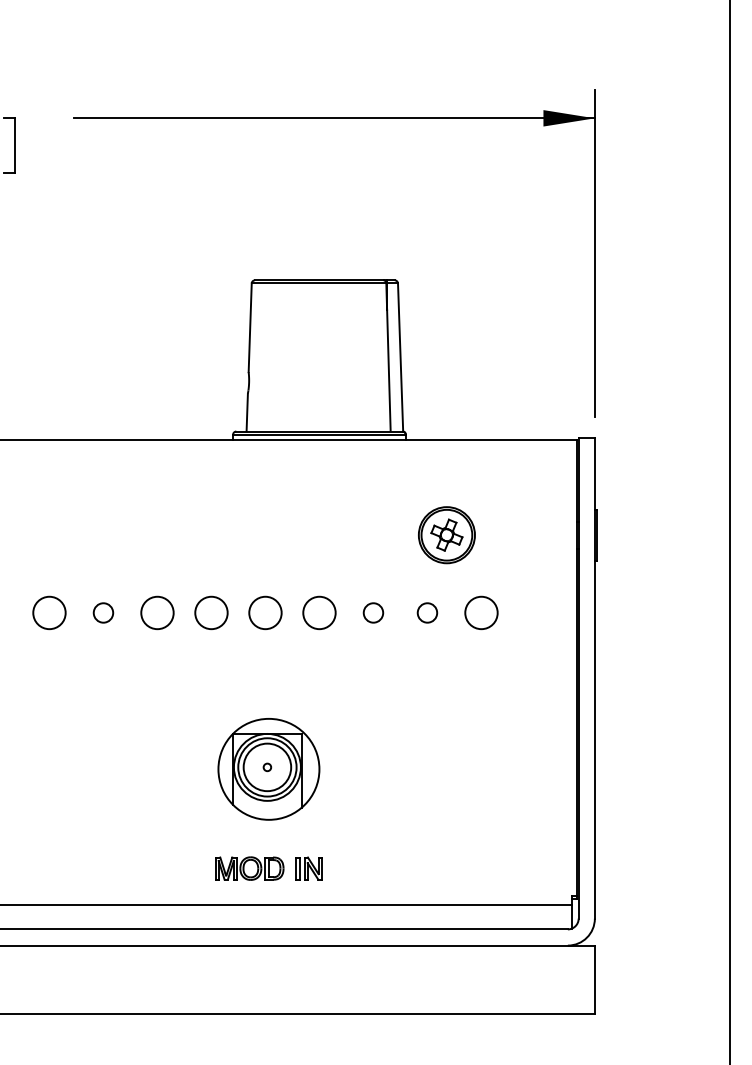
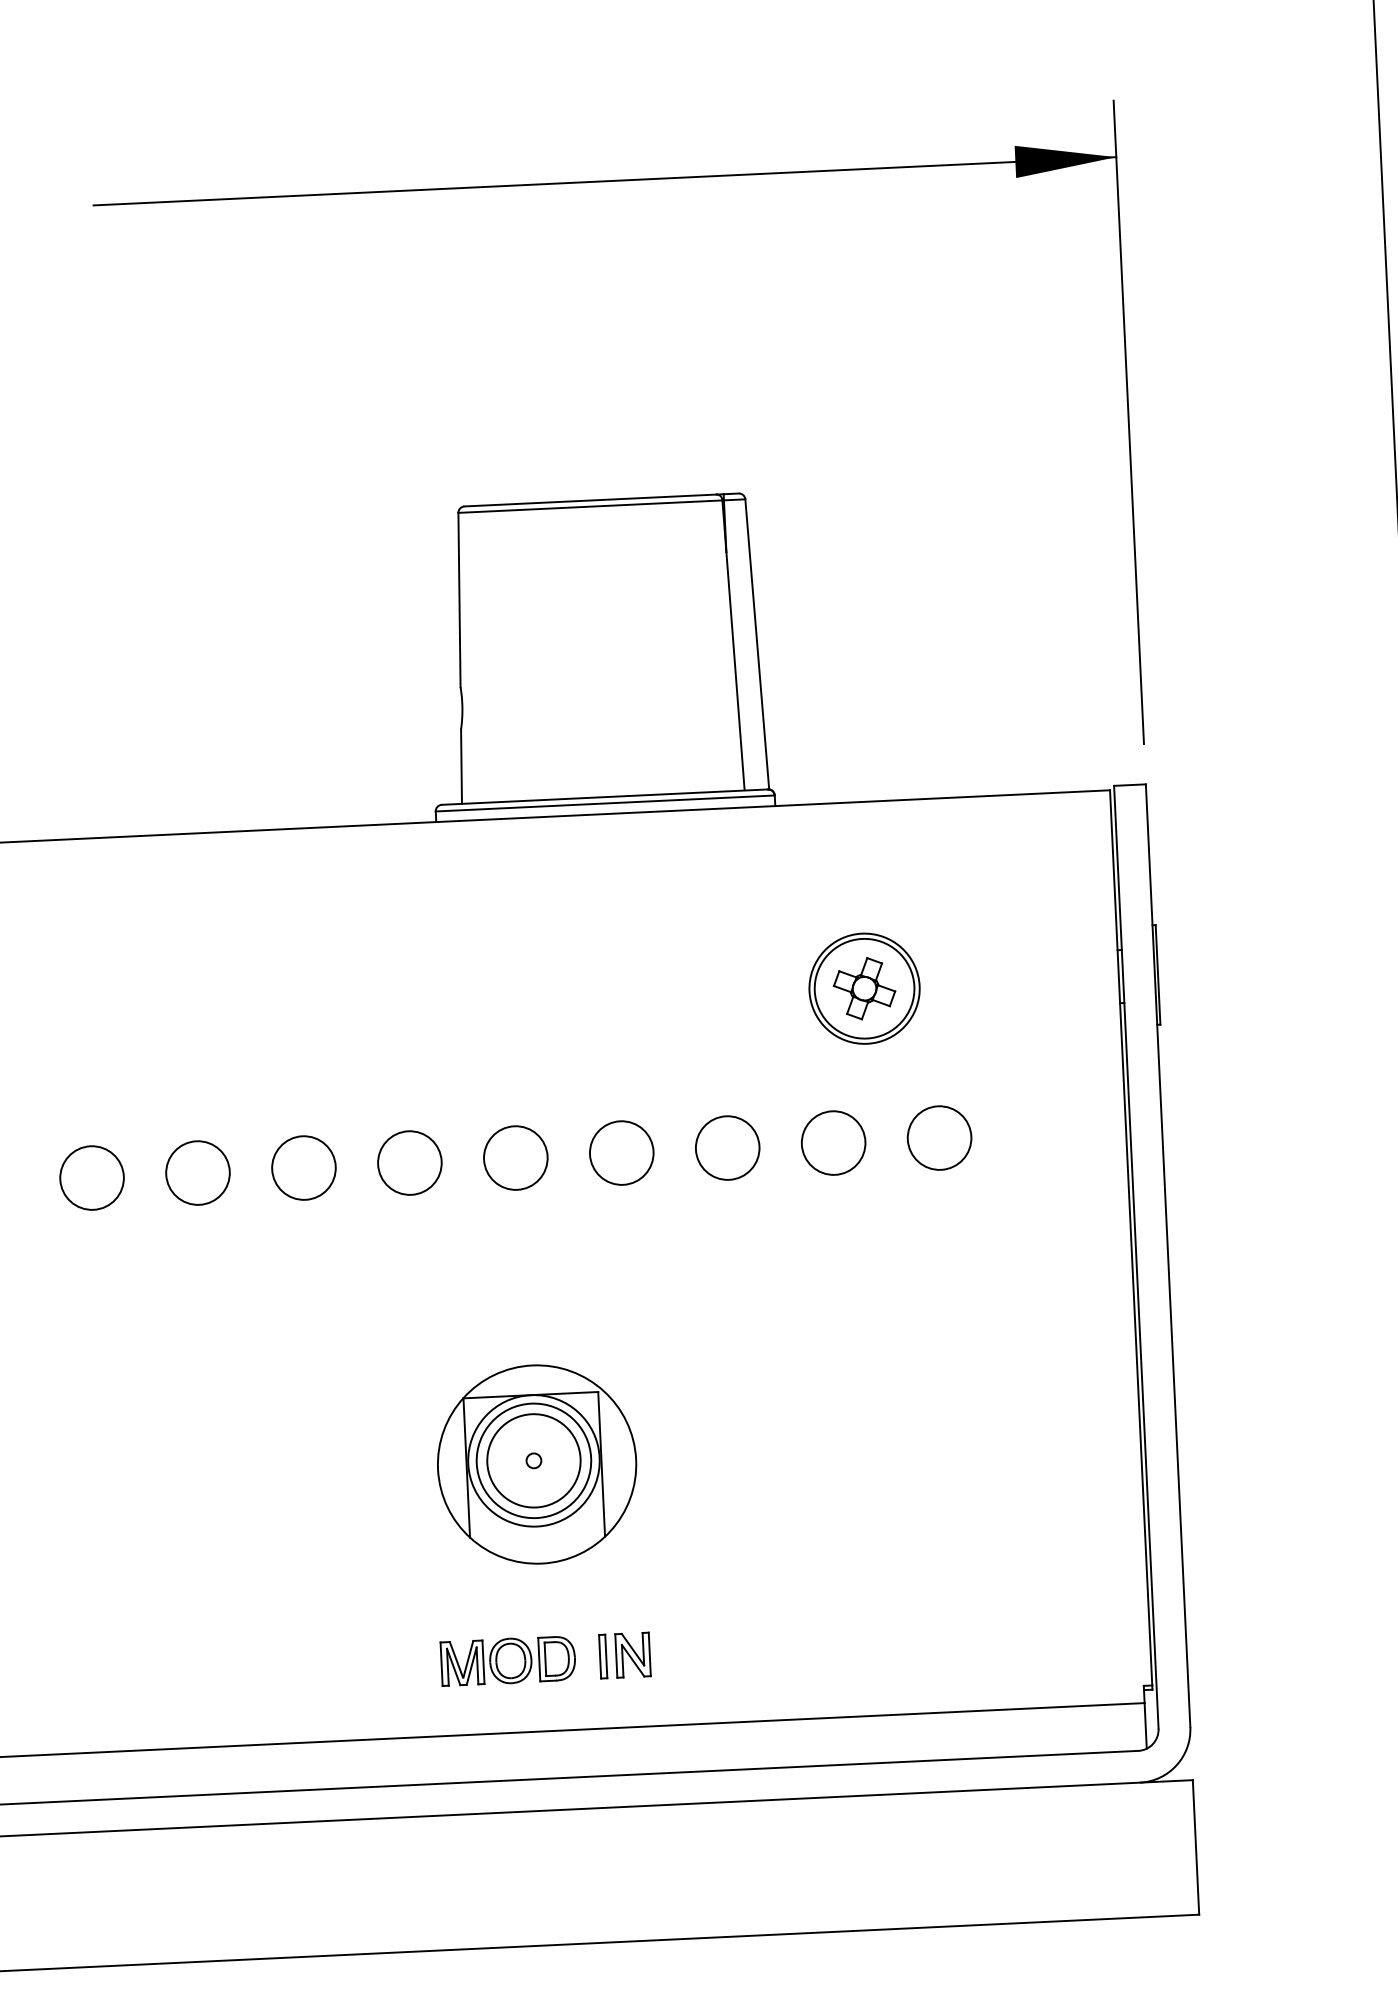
circle: (103, 612) -> (198, 1172), size x1.67
circle: (373, 612) -> (727, 1147), size x1.67
circle: (427, 612) -> (833, 1142), size x1.67

